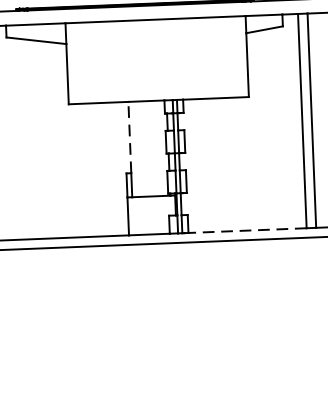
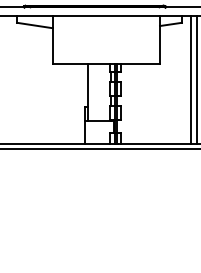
line: (130, 135) -> (88, 84), dashed -> solid
line: (246, 230) -> (155, 143), dashed -> solid

